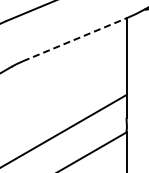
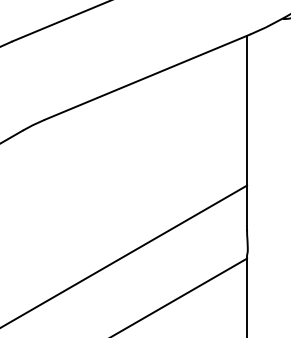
line: (75, 39) -> (147, 77), dashed -> solid

